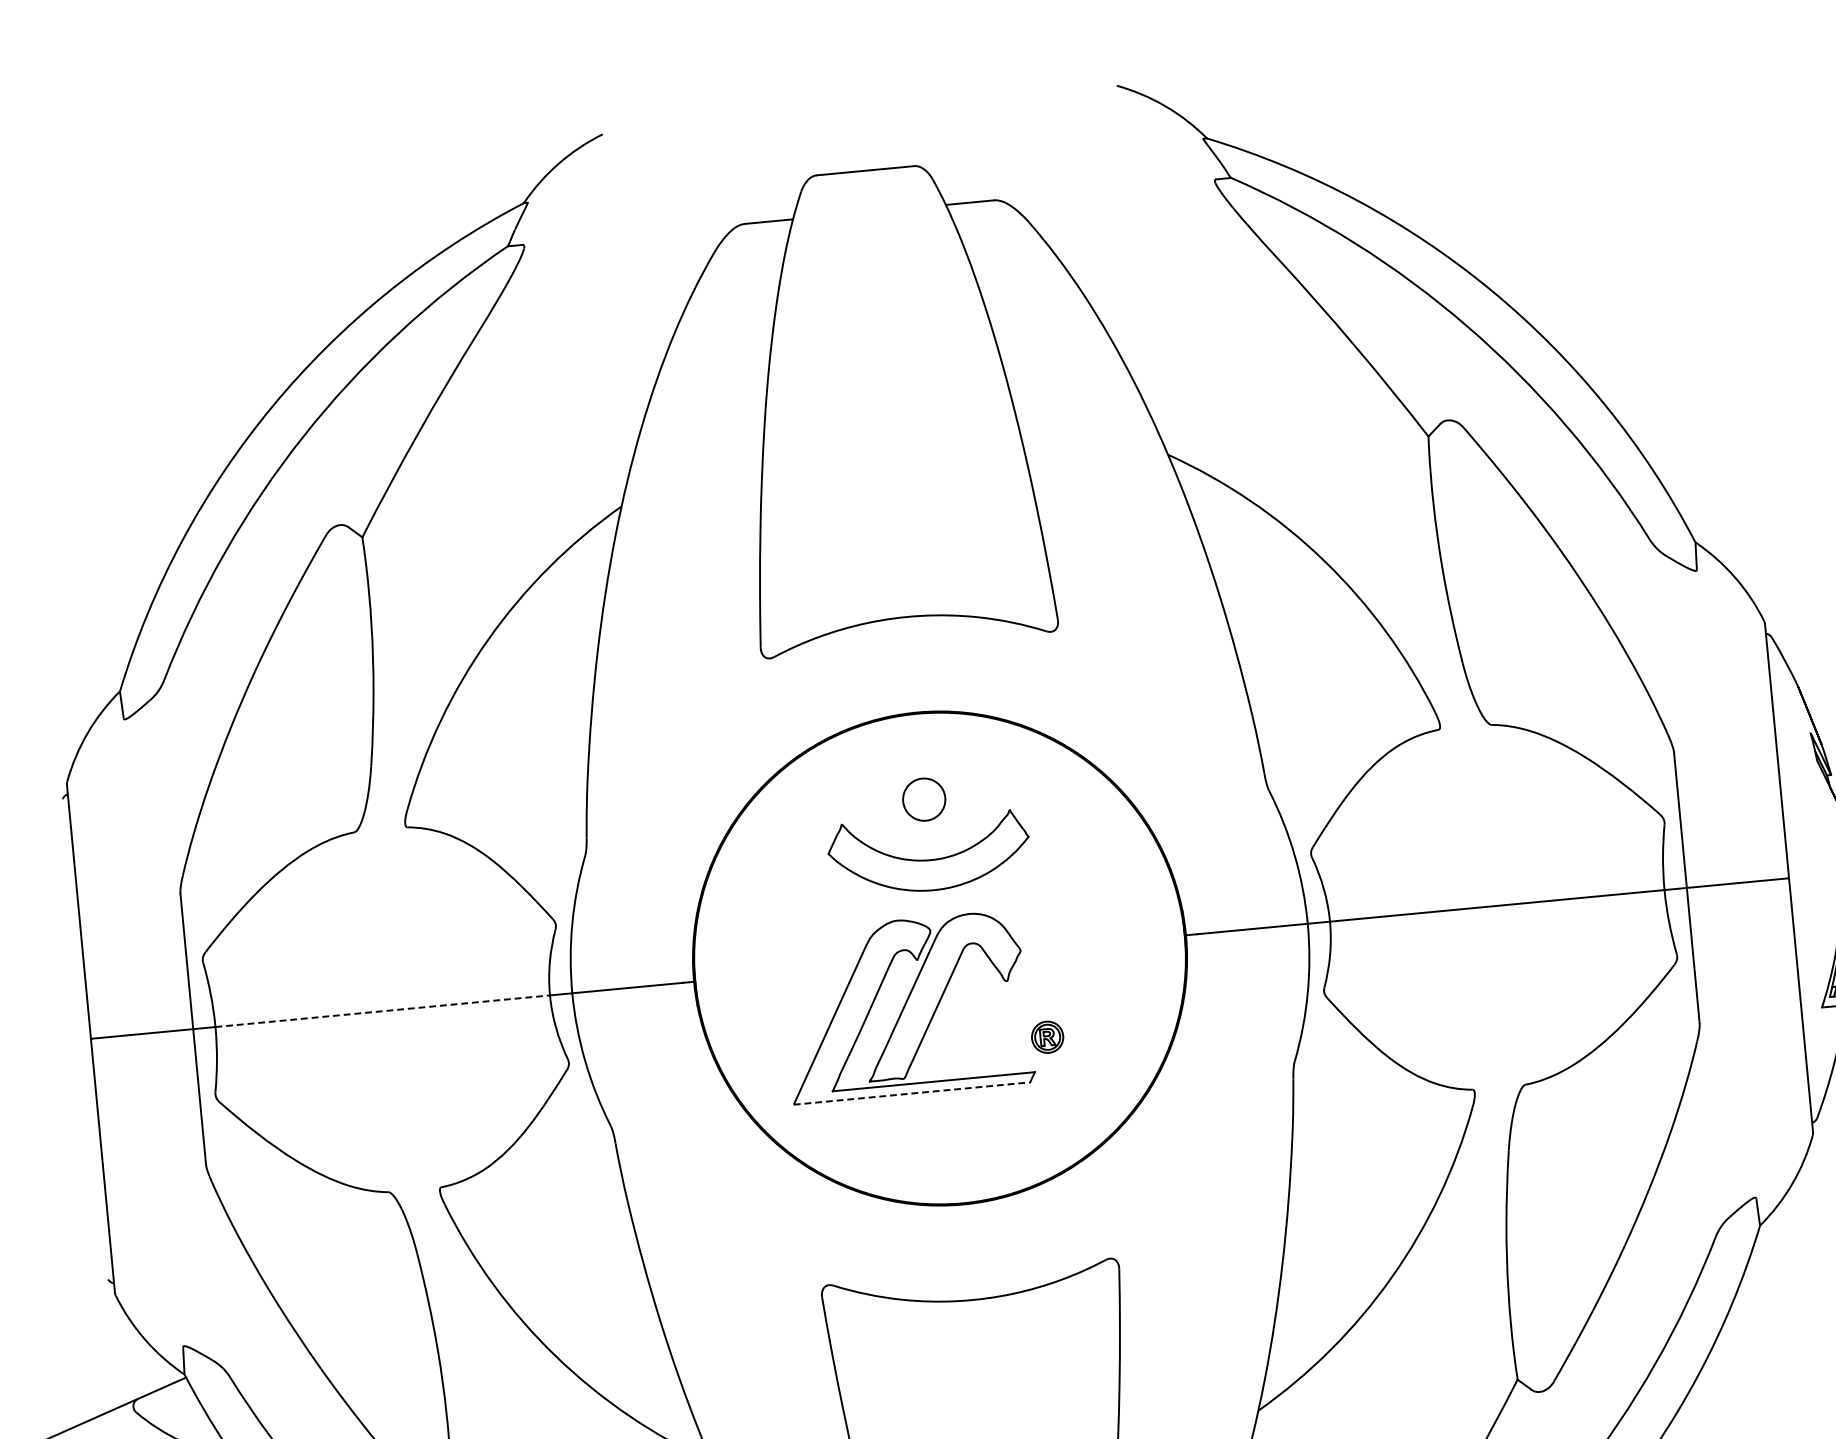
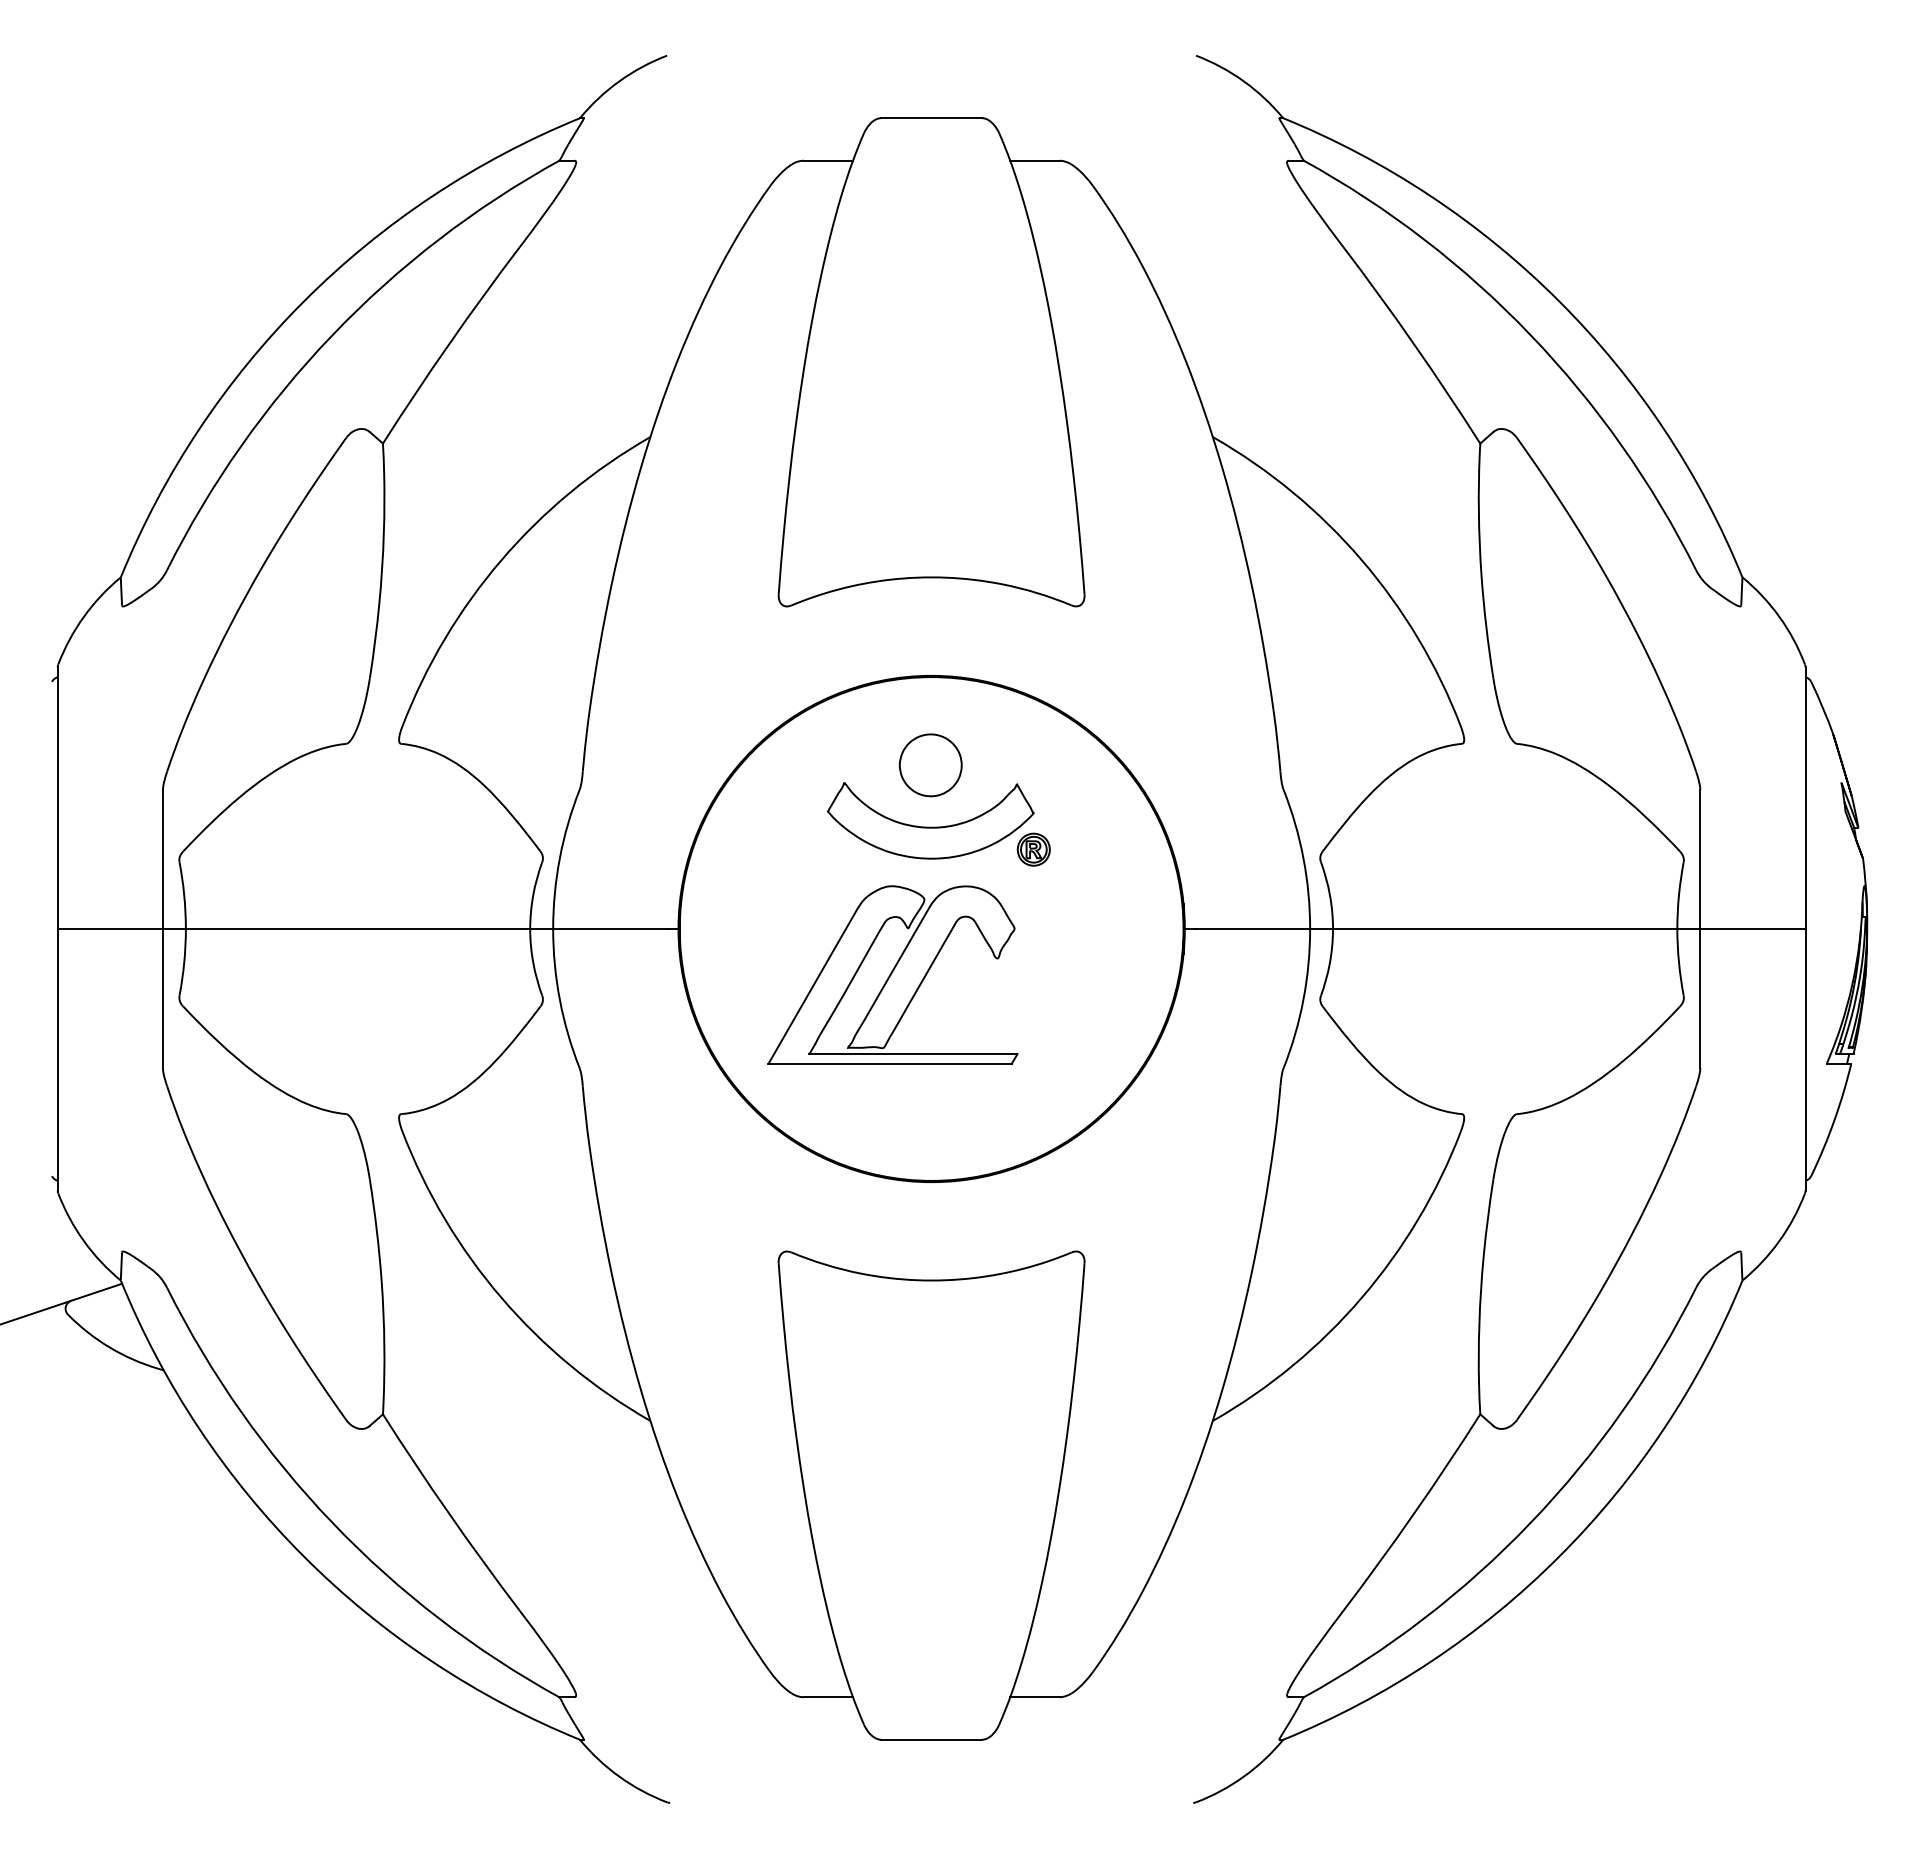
part: (923, 799) -> (930, 765), size x1.43
line: (383, 1011) -> (358, 929), dashed -> solid
part: (1047, 1037) -> (1033, 849), moved
line: (912, 1093) -> (890, 1064), dashed -> solid

